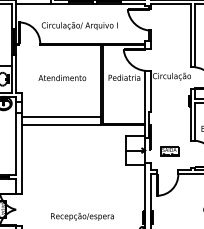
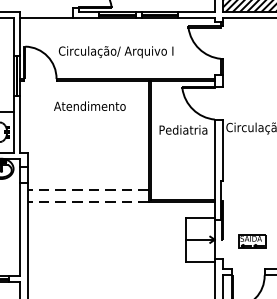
text: (62, 77) -> (90, 105), moved
line: (61, 117) -> (88, 189), solid -> dashed
line: (61, 125) -> (88, 201), solid -> dashed

